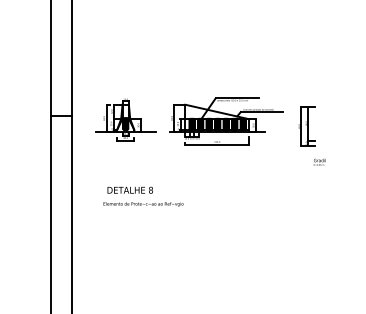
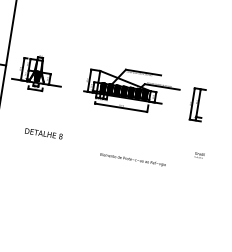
part: (125, 119) -> (37, 72), moved
text: (319, 161) -> (199, 154), moved
text: (143, 204) -> (133, 160), moved

